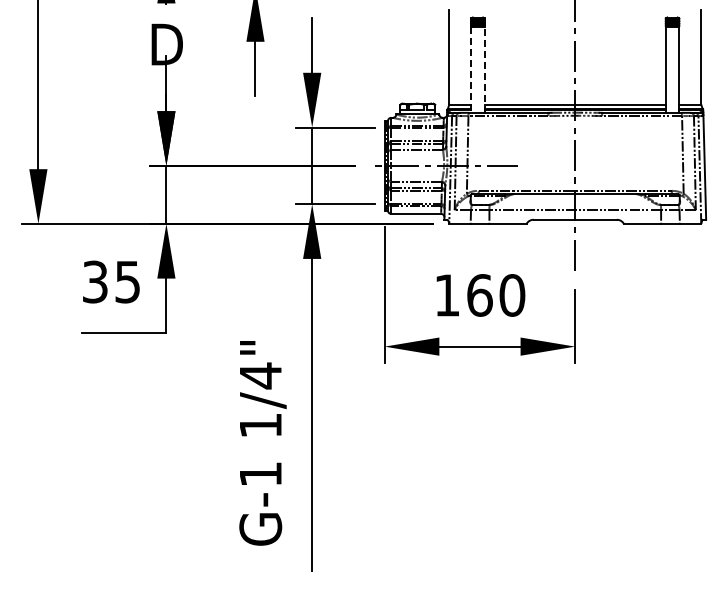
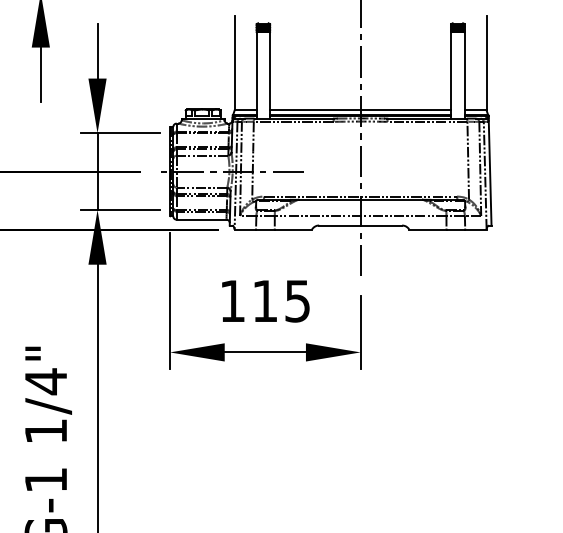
line: (484, 69) -> (269, 75), dashed -> solid
line: (471, 70) -> (256, 76), dashed -> solid
text: (496, 295) -> (281, 301), 160 -> 115

